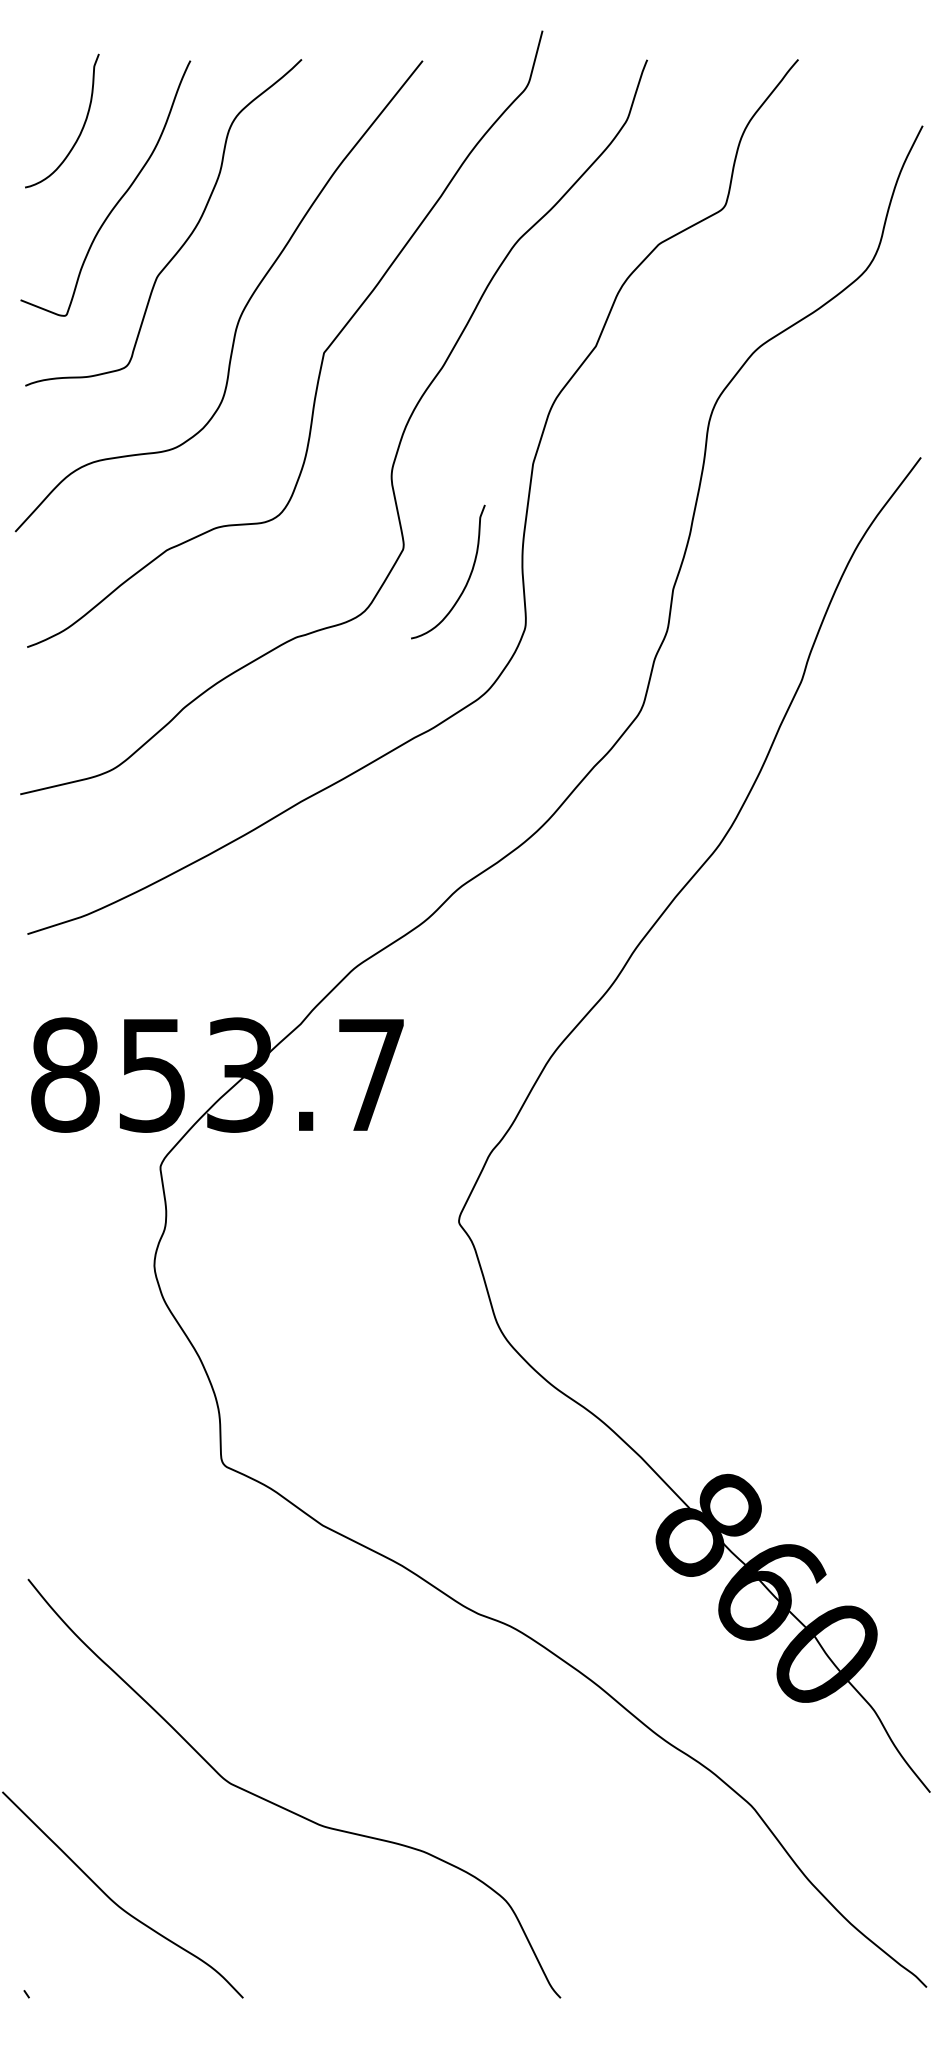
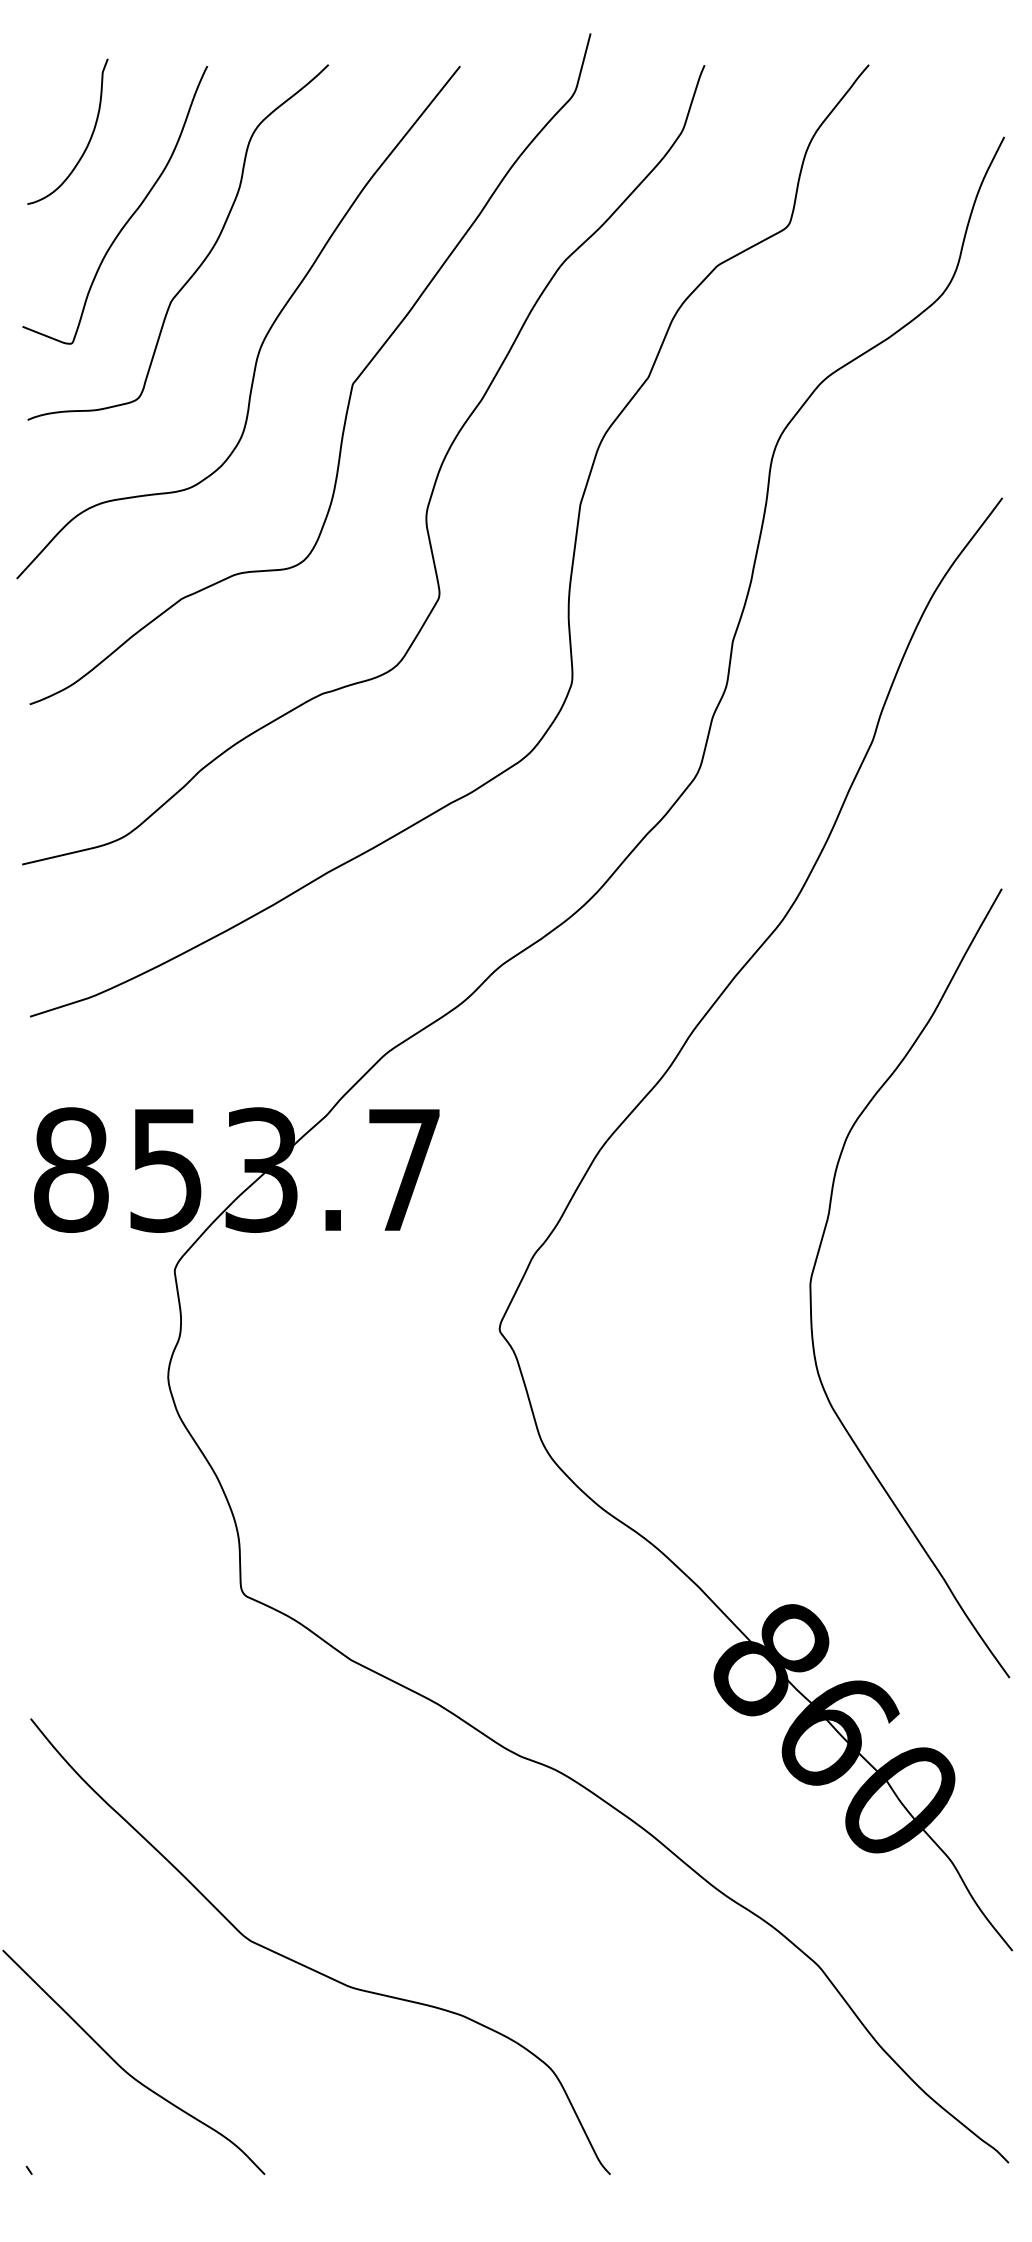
curve: (467, 579) -> (508, 630), removed
curve: (751, 1156) -> (818, 1258), added

